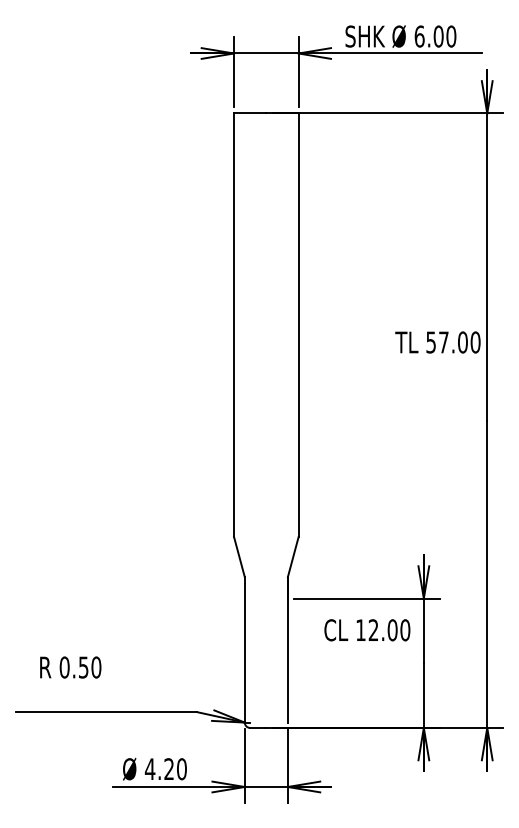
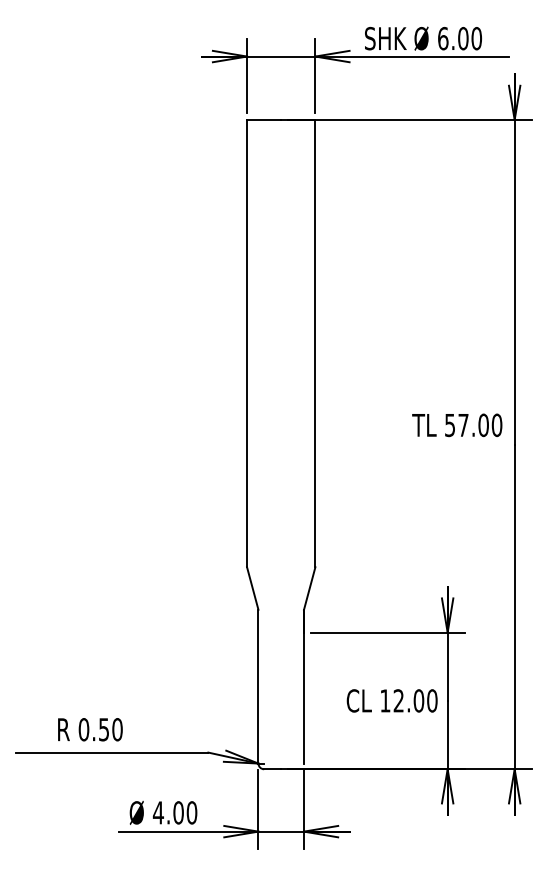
text: (437, 342) -> (456, 425), moved
text: (367, 630) -> (392, 701), moved
text: (70, 667) -> (90, 729), moved
text: (169, 769) -> (178, 813), 4.20 -> 4.00

